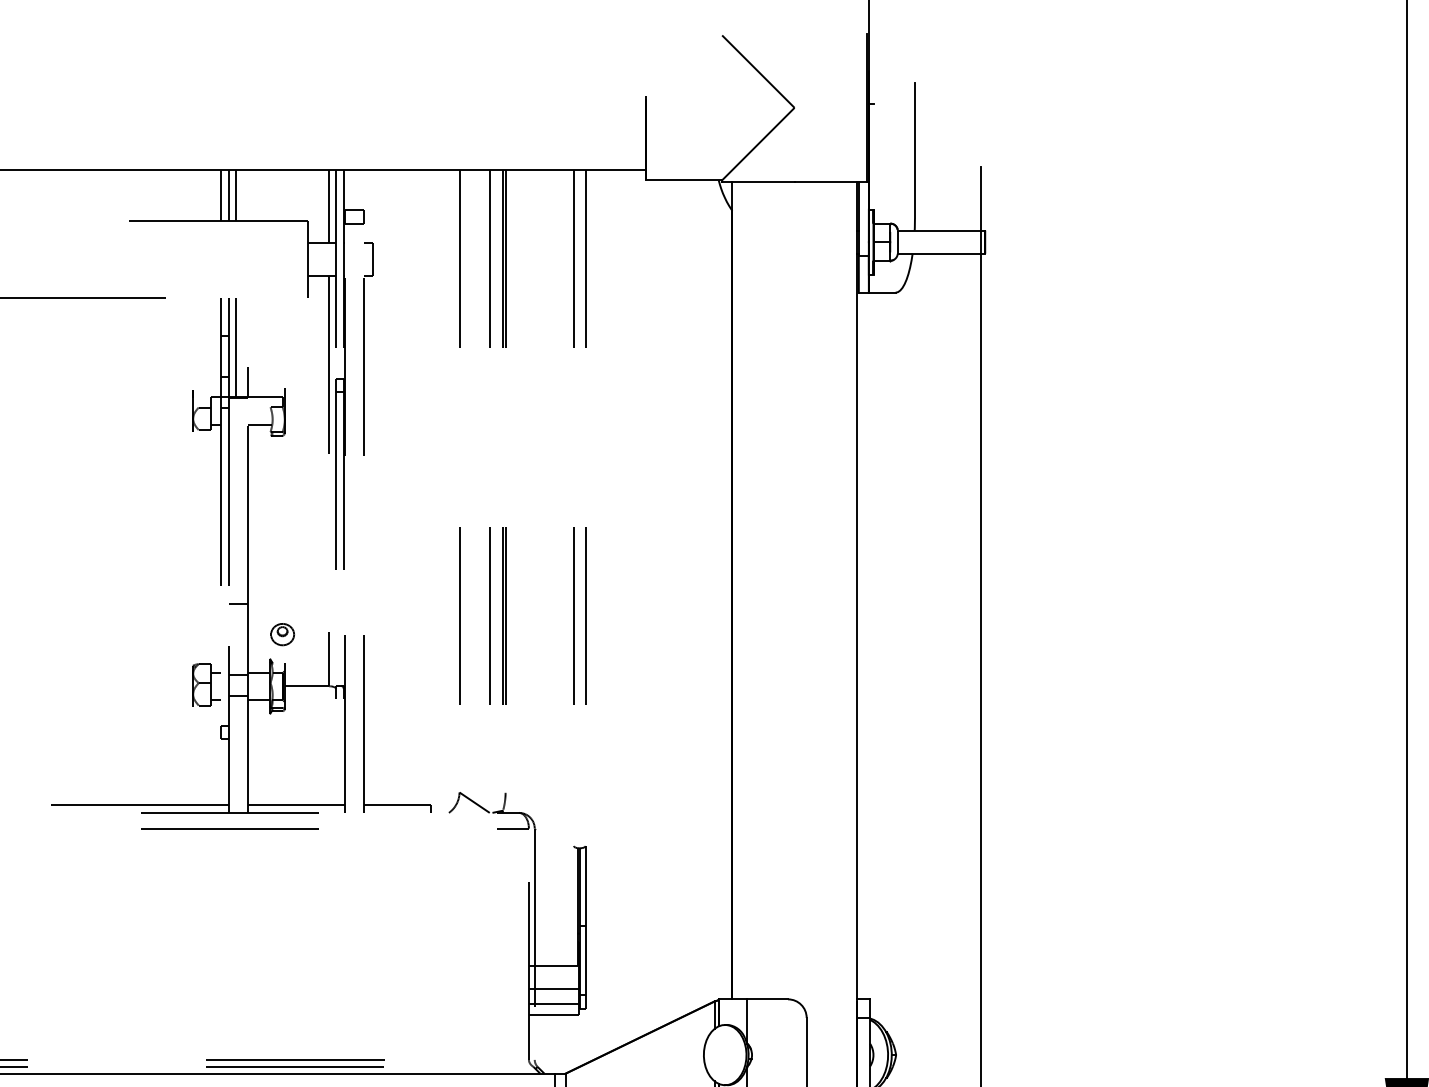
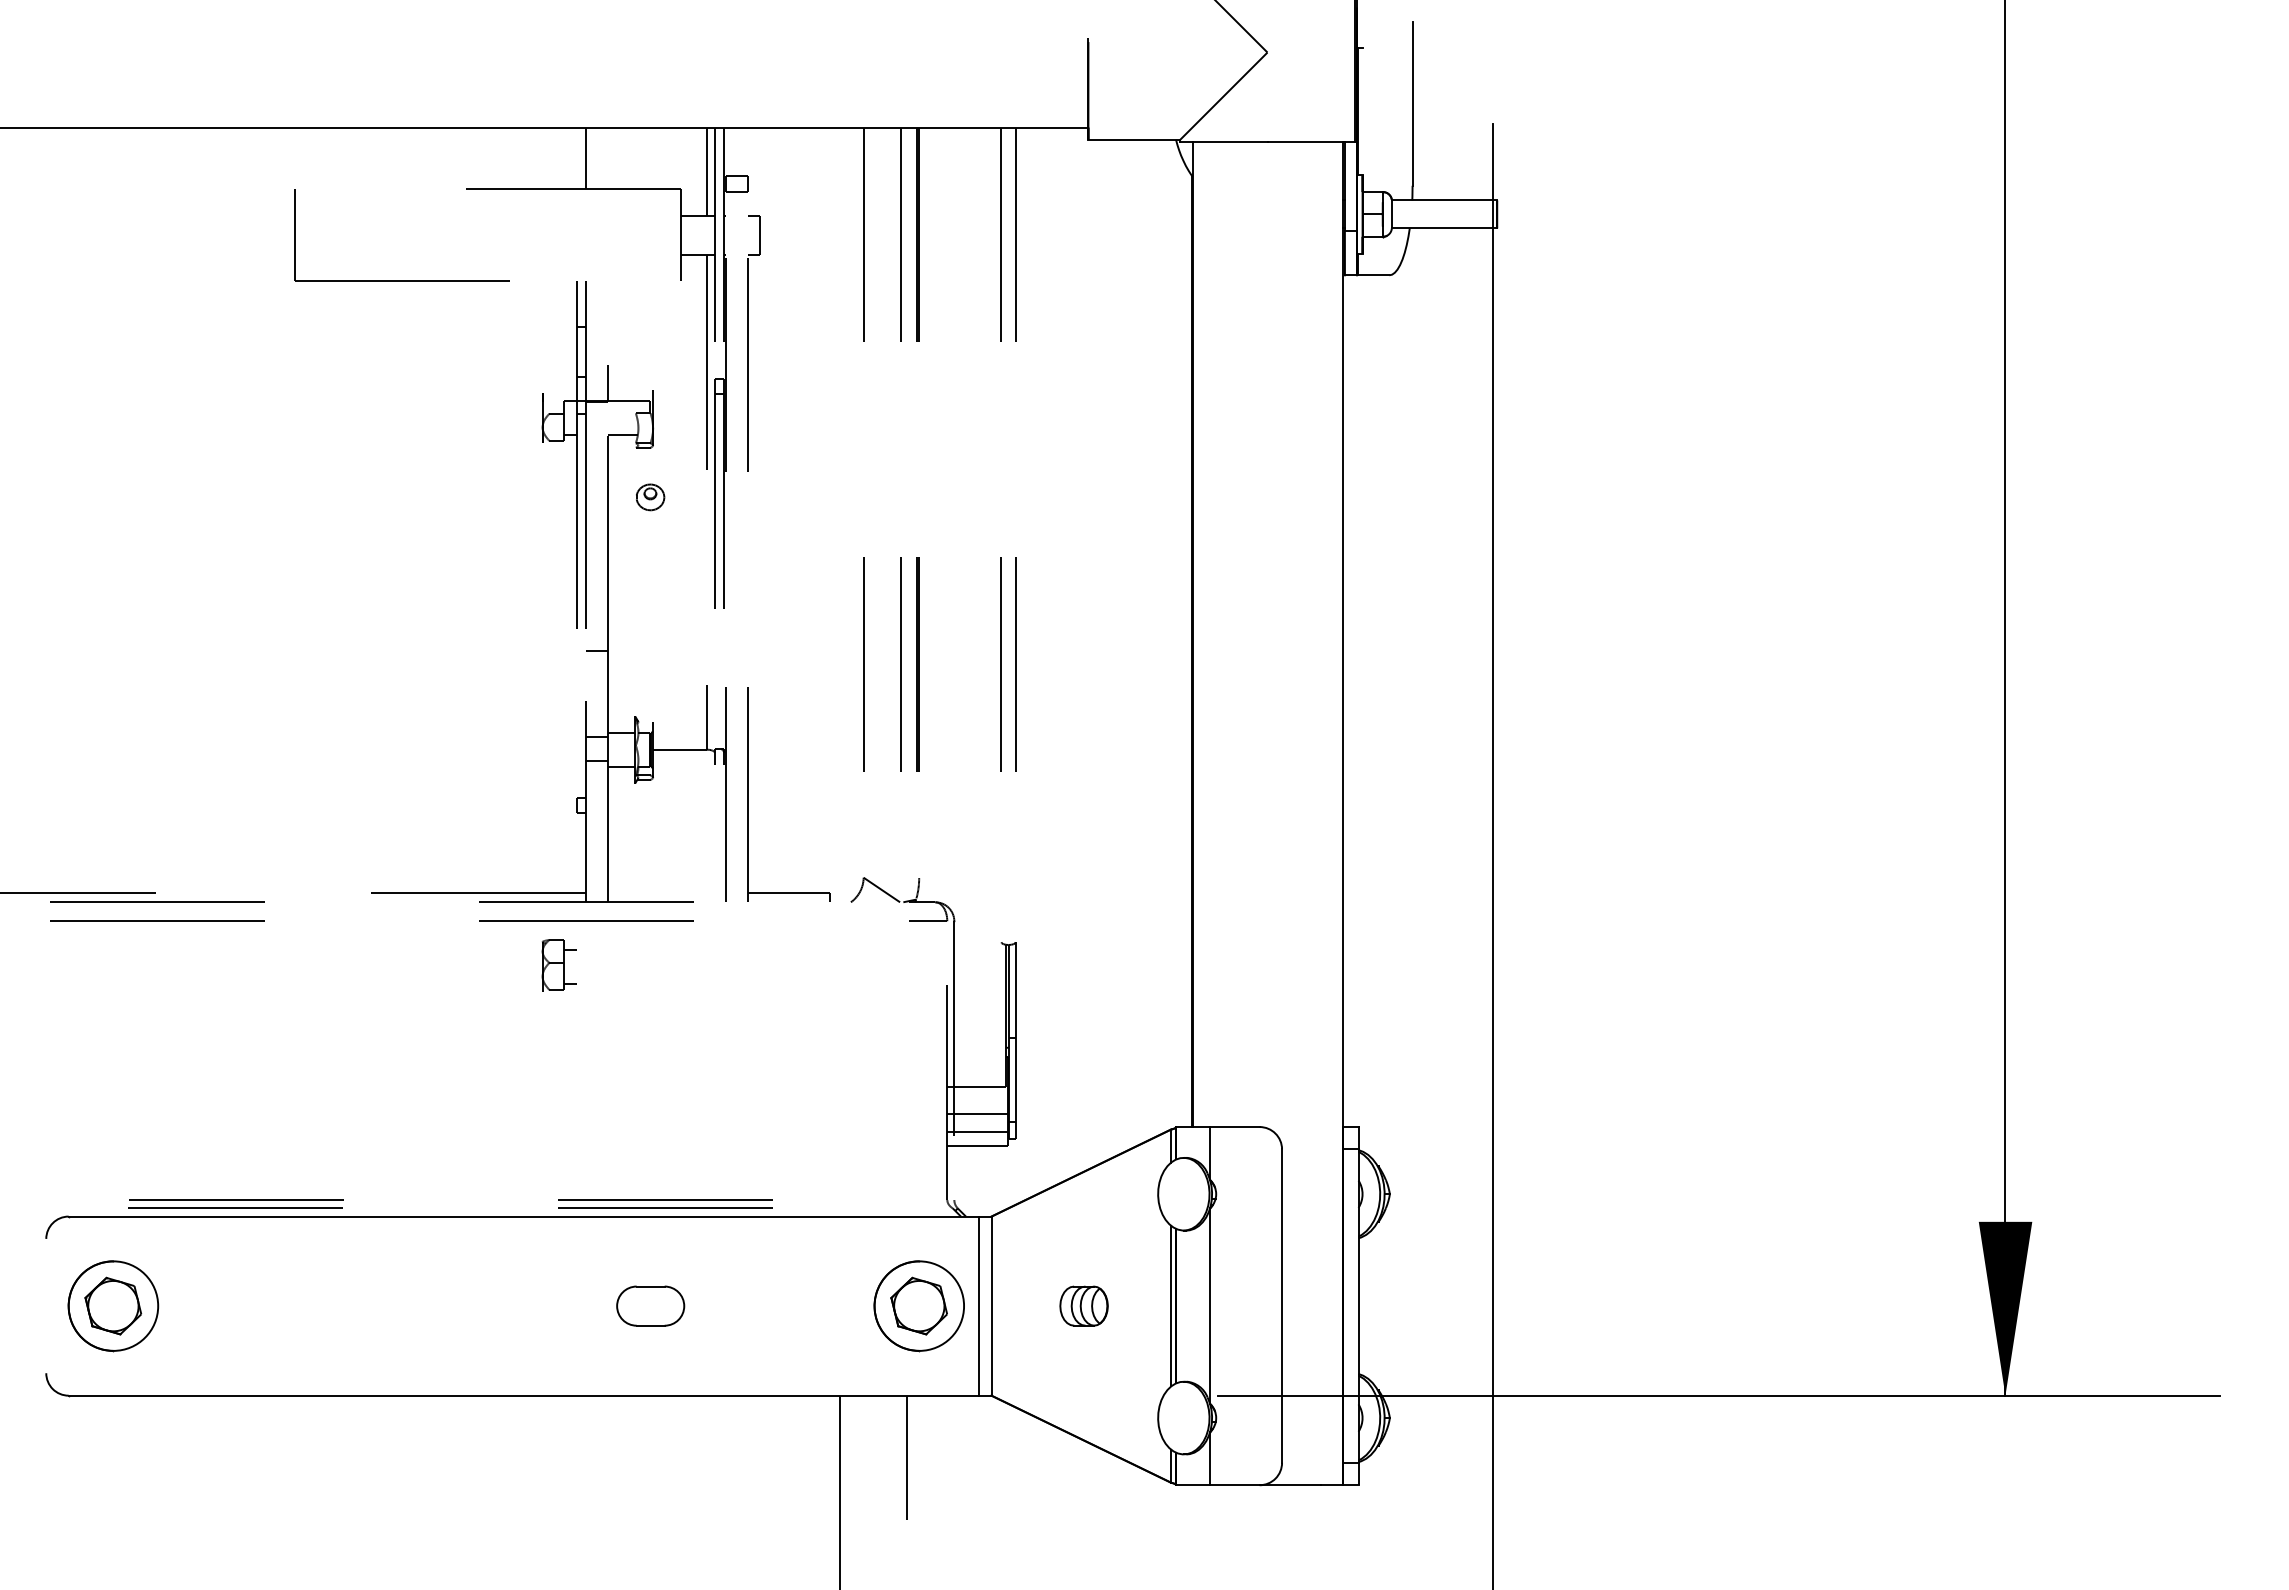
line: (221, 195) -> (576, 158), removed
line: (236, 195) -> (594, 158), removed
line: (236, 347) -> (594, 341), removed
part: (282, 634) -> (650, 497), moved
part: (206, 685) -> (558, 965), moved
line: (295, 805) -> (666, 893), removed

